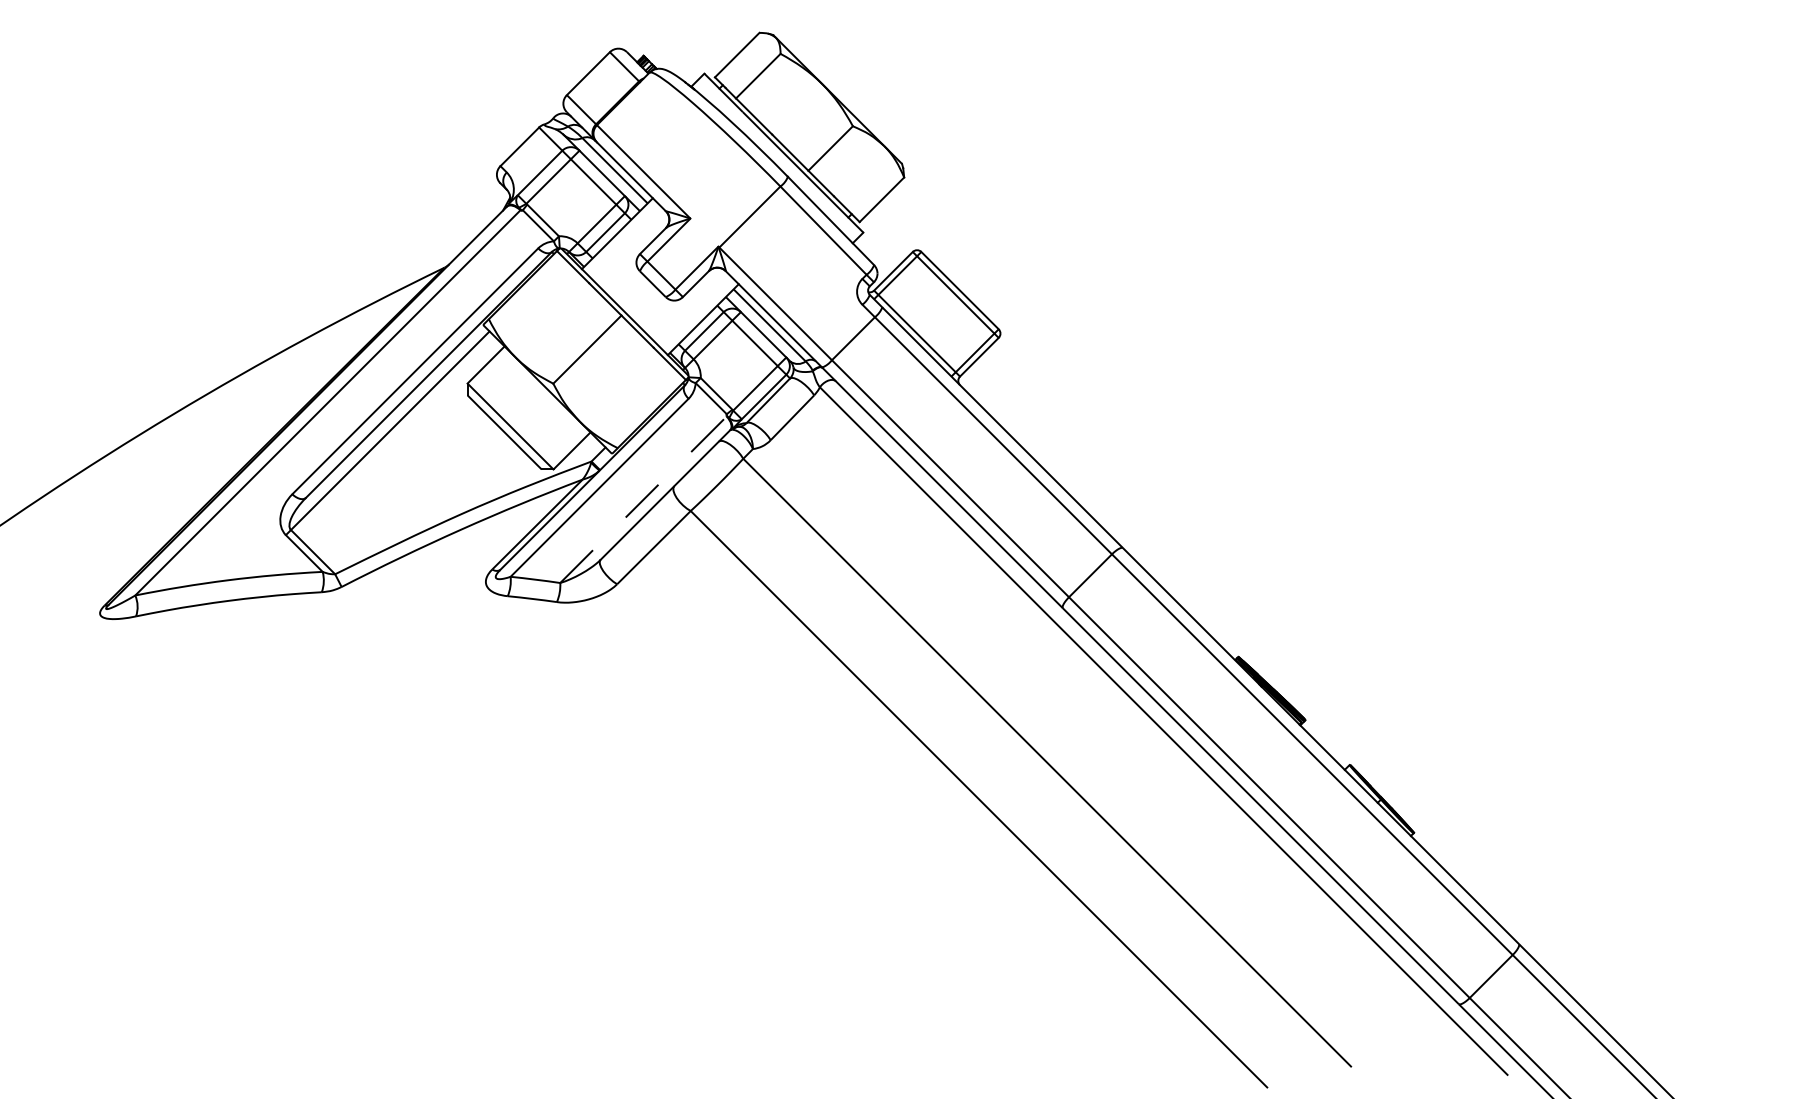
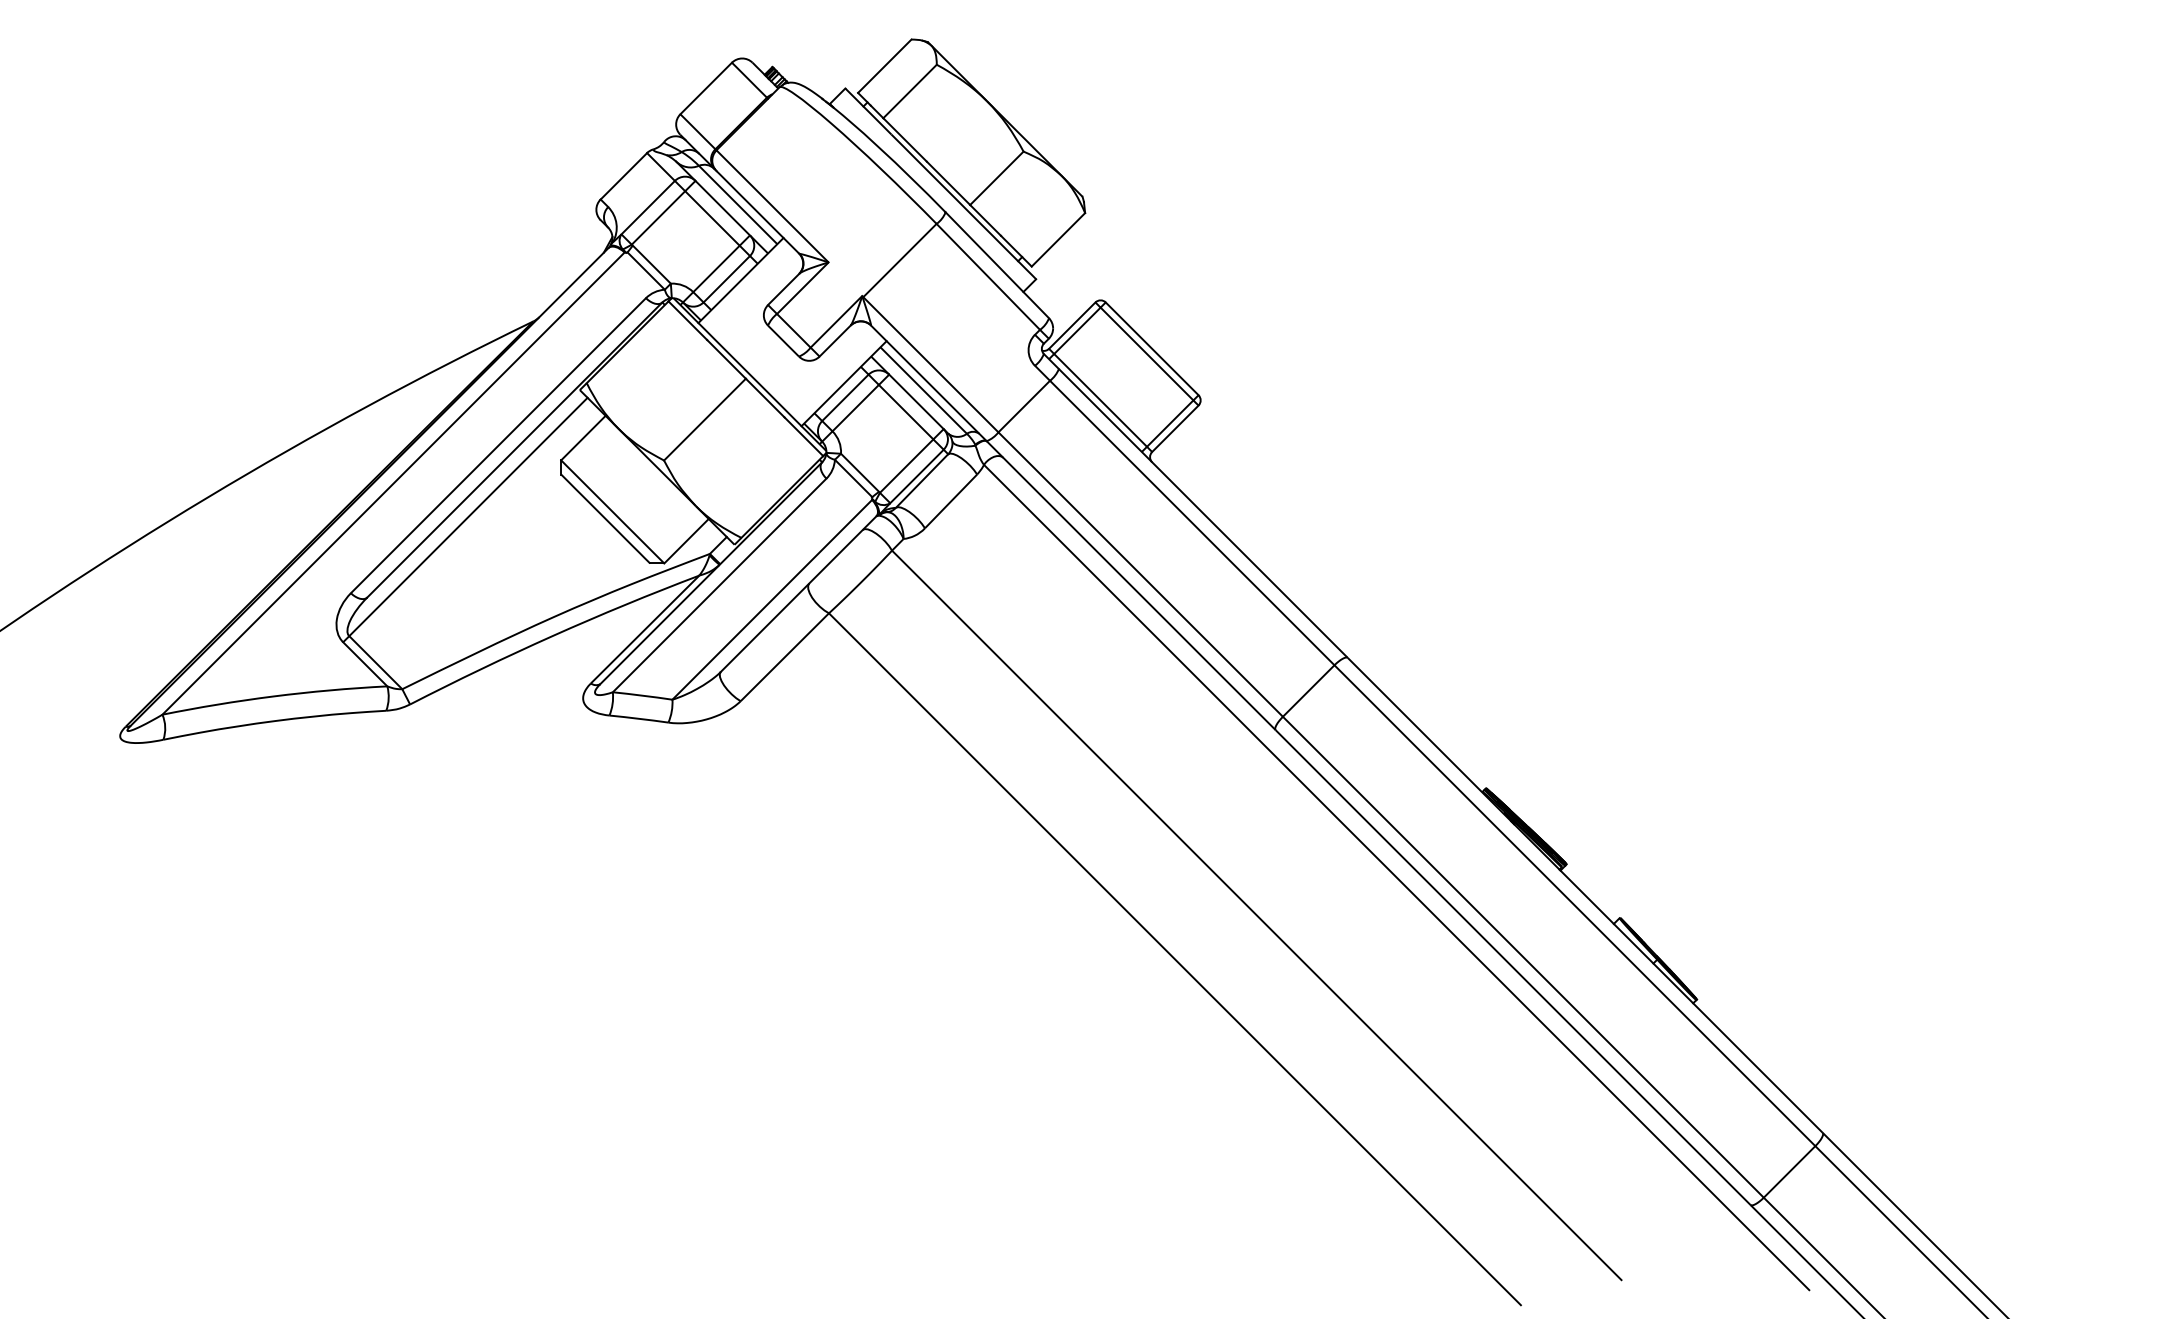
line: (643, 499) -> (772, 599), dashed -> solid

